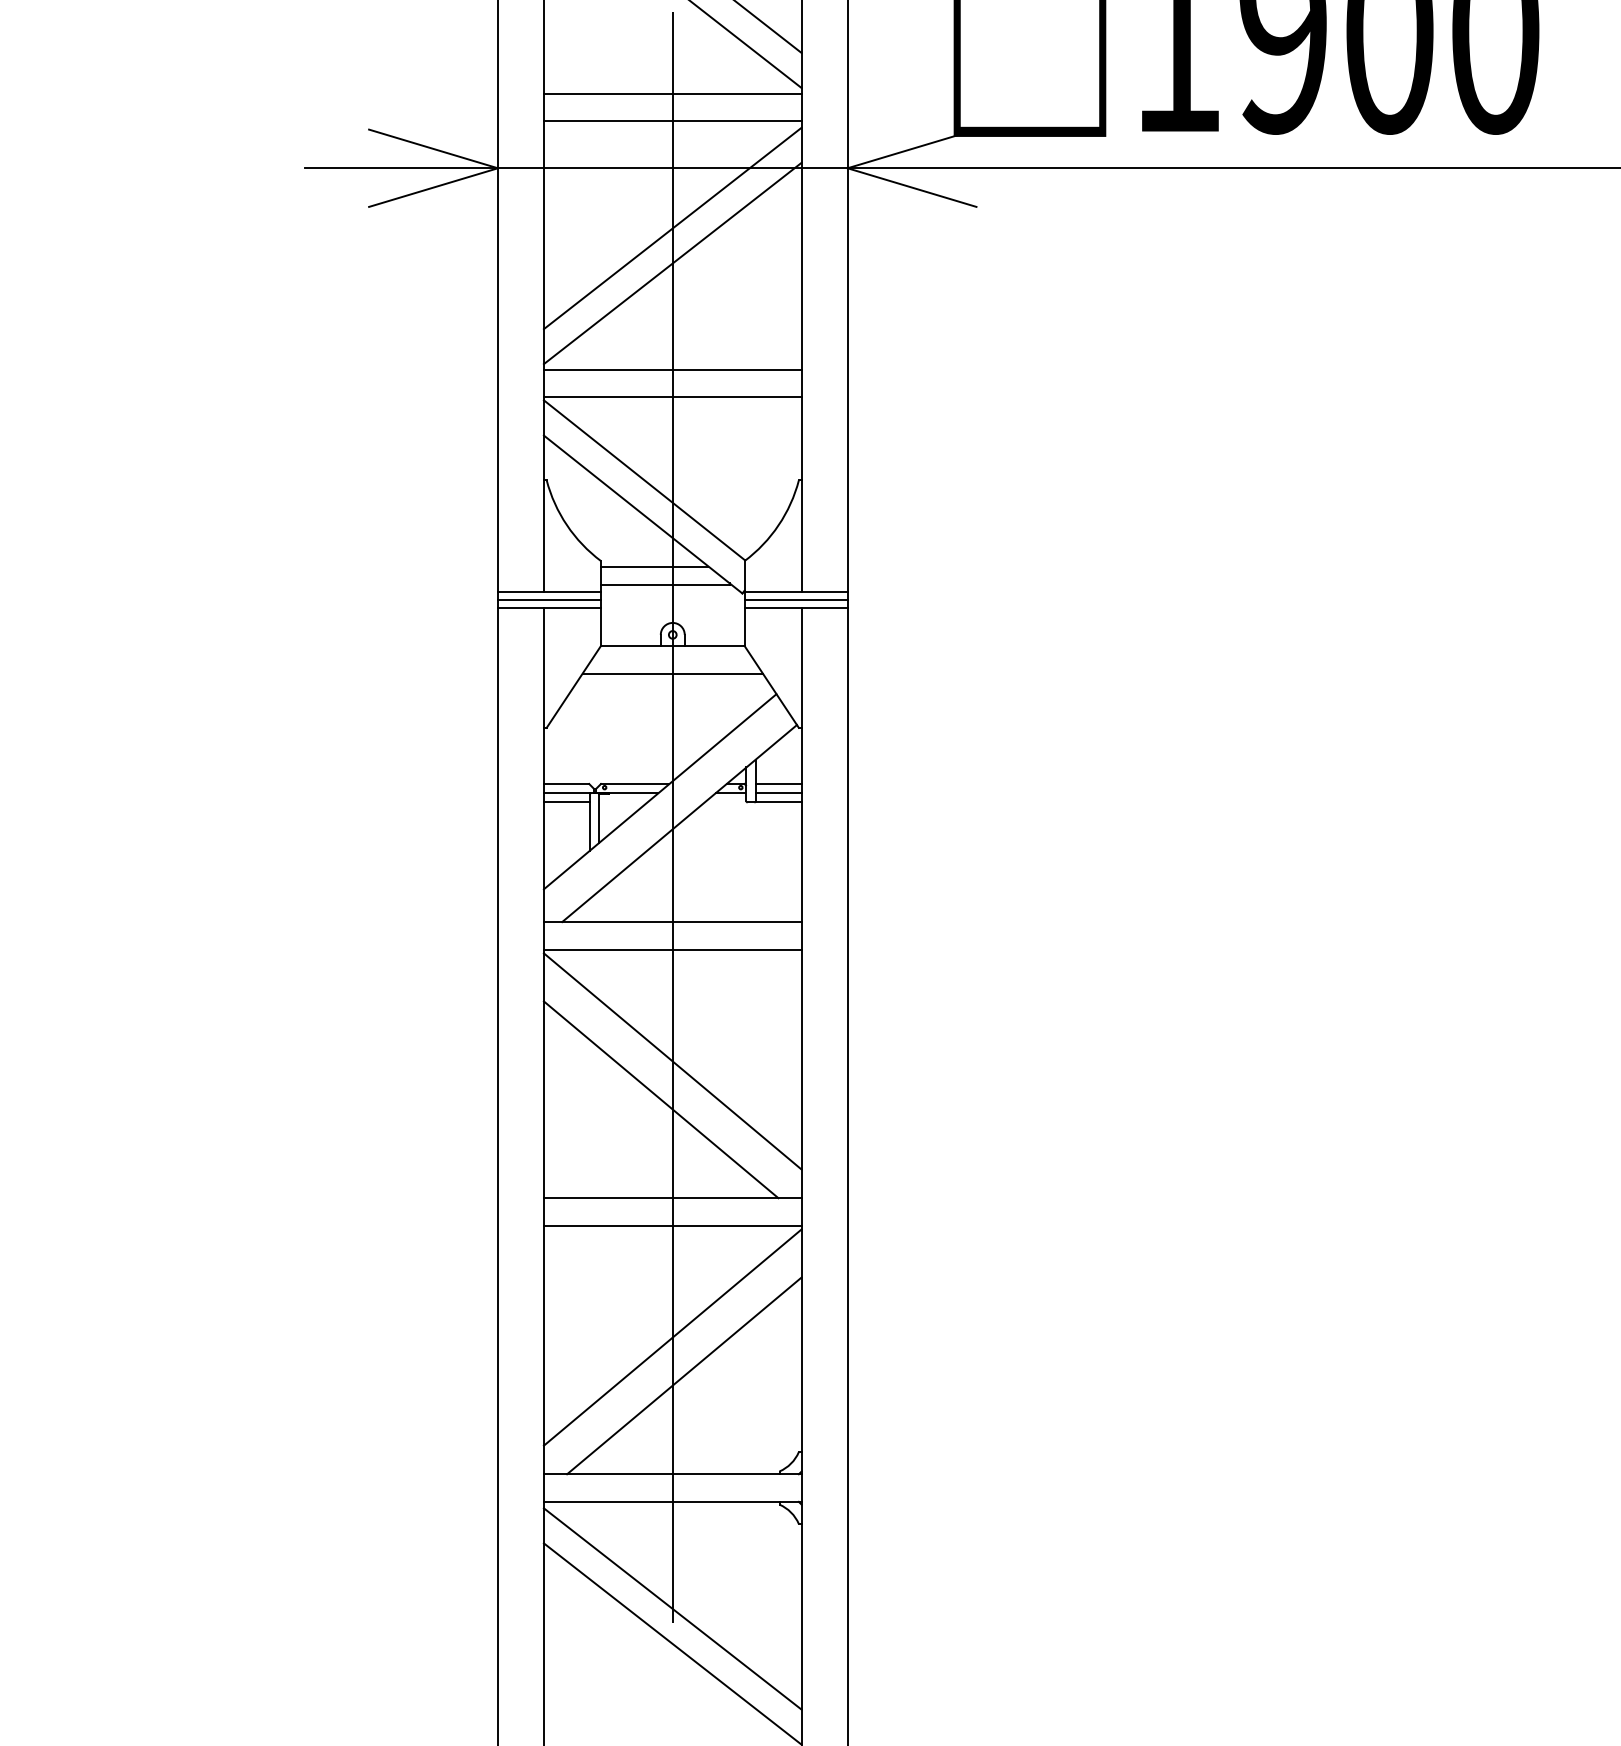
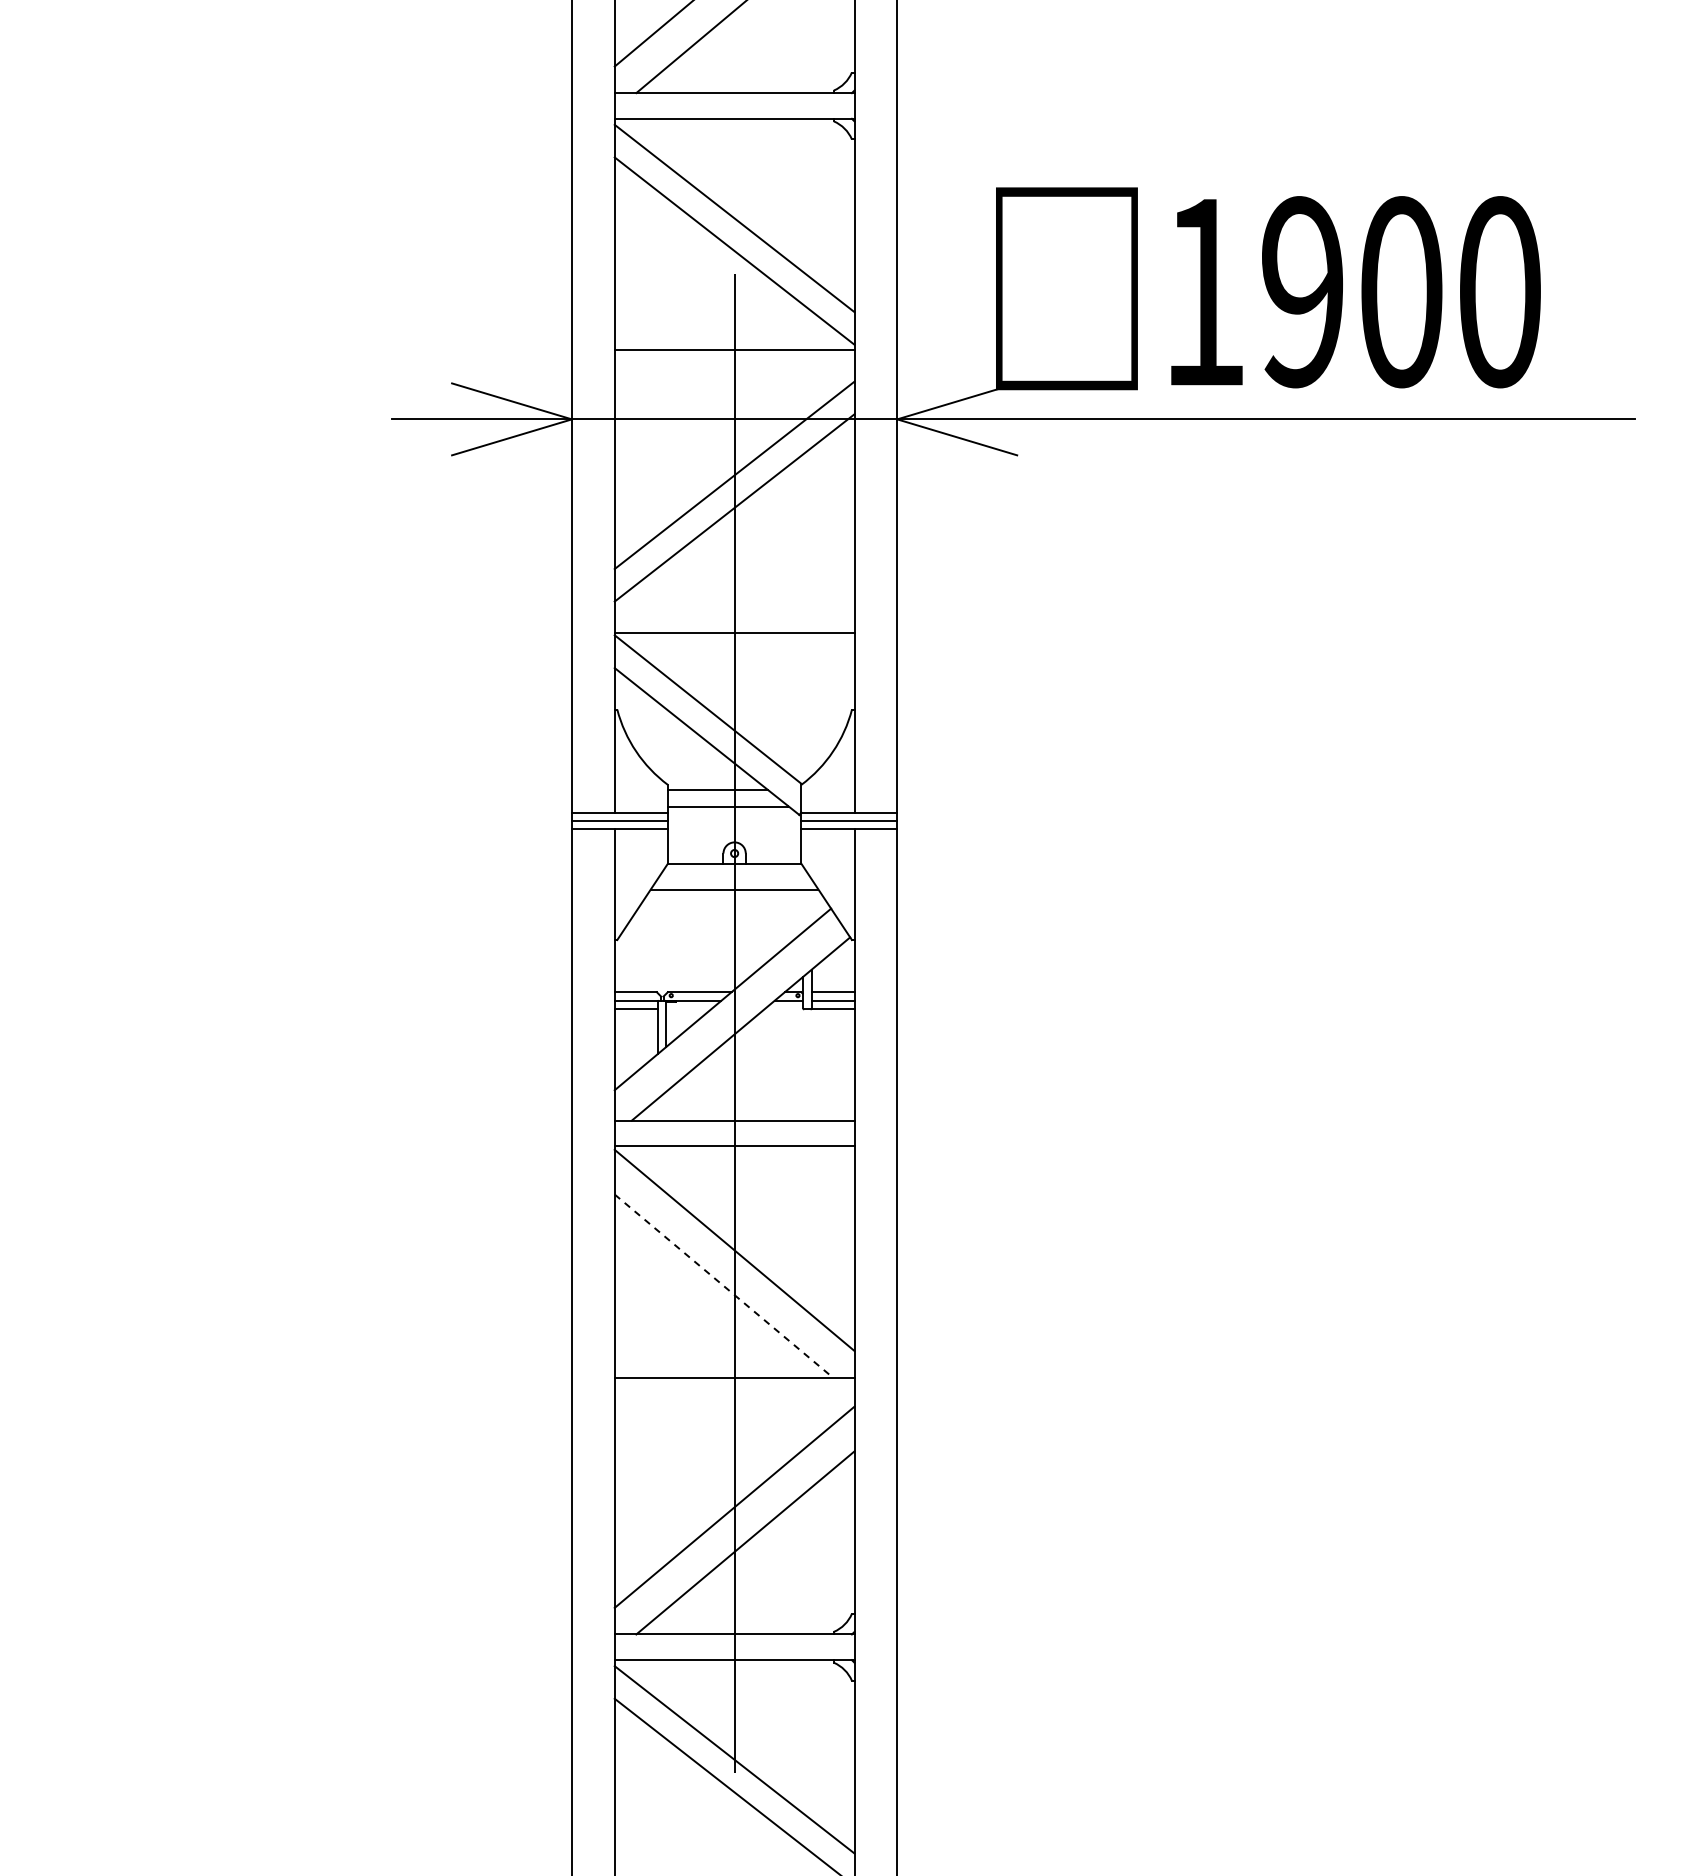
line: (672, 121) -> (734, 375), removed
line: (672, 369) -> (734, 606), removed
line: (661, 1100) -> (724, 1286), solid -> dashed
line: (672, 1226) -> (734, 1403), removed

